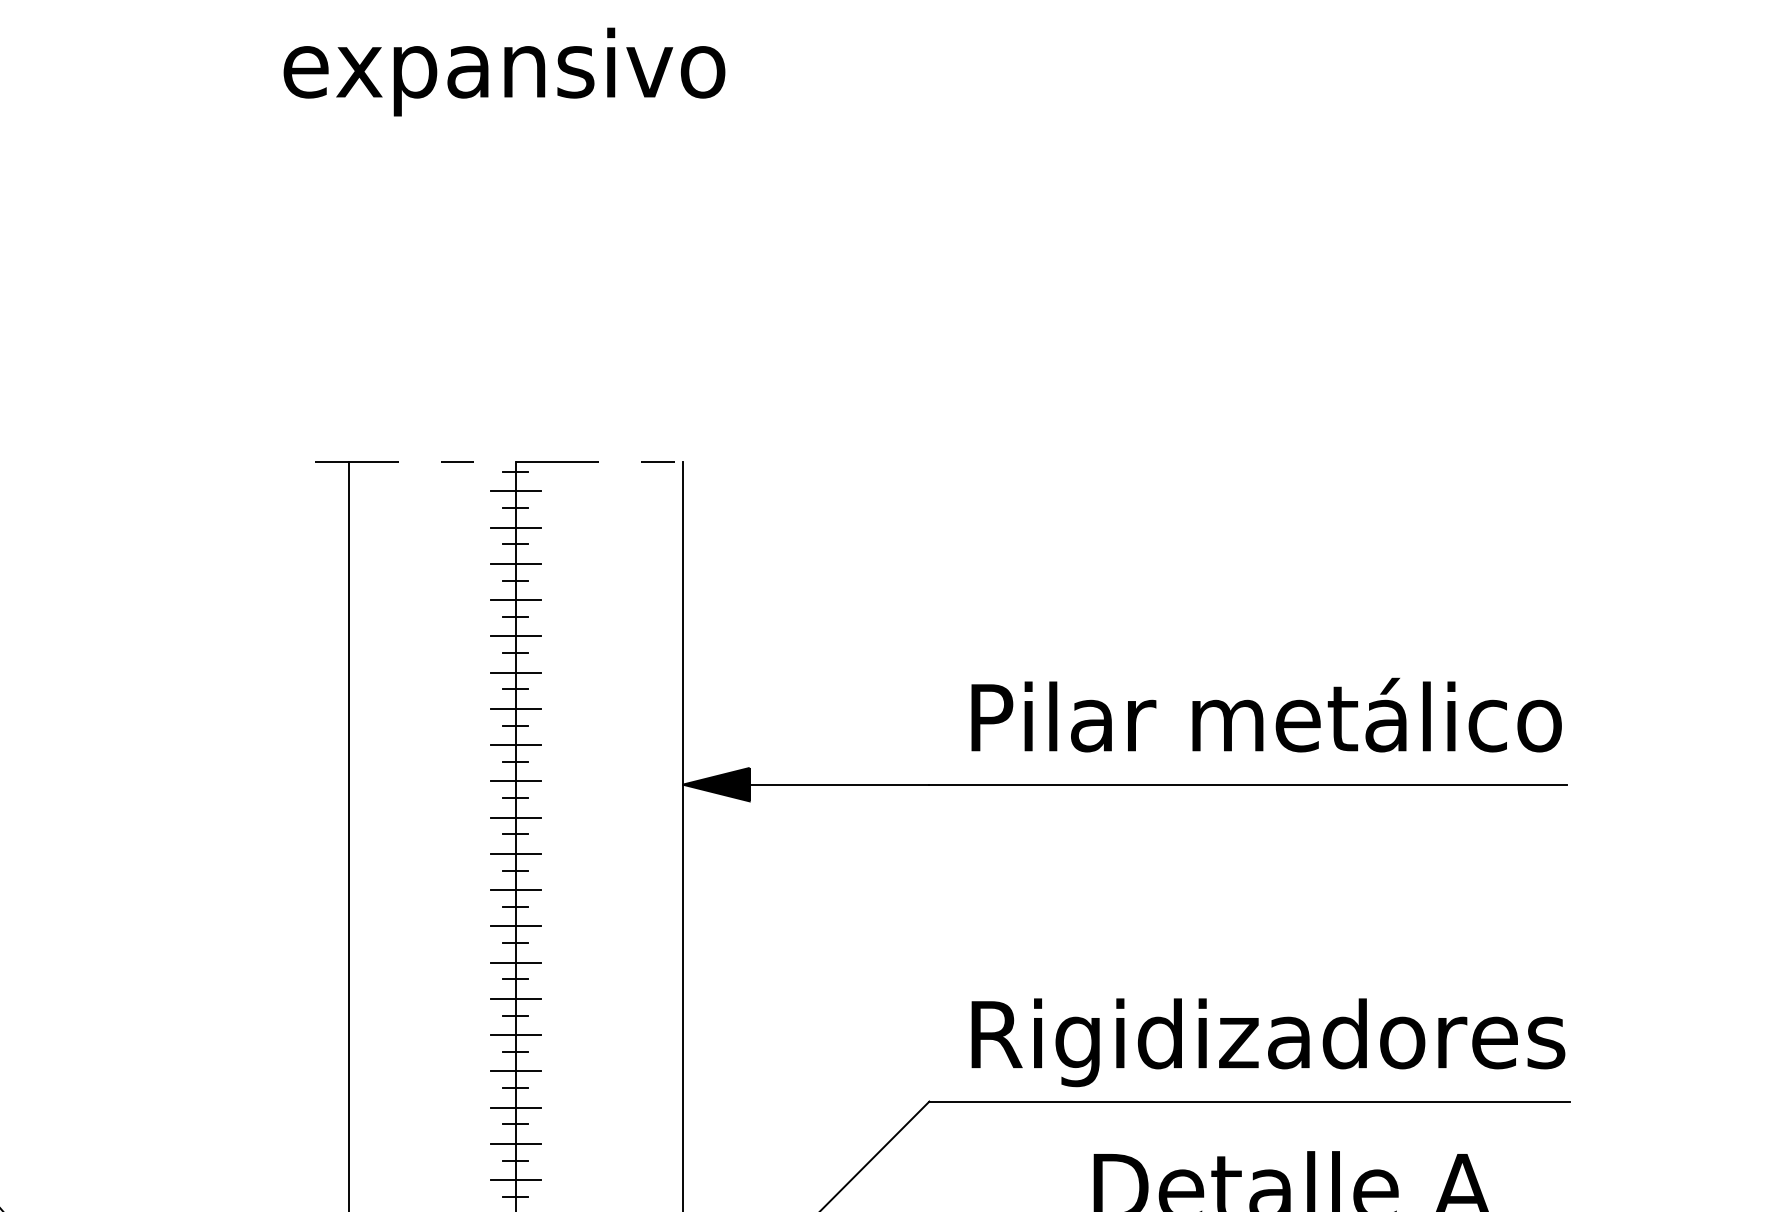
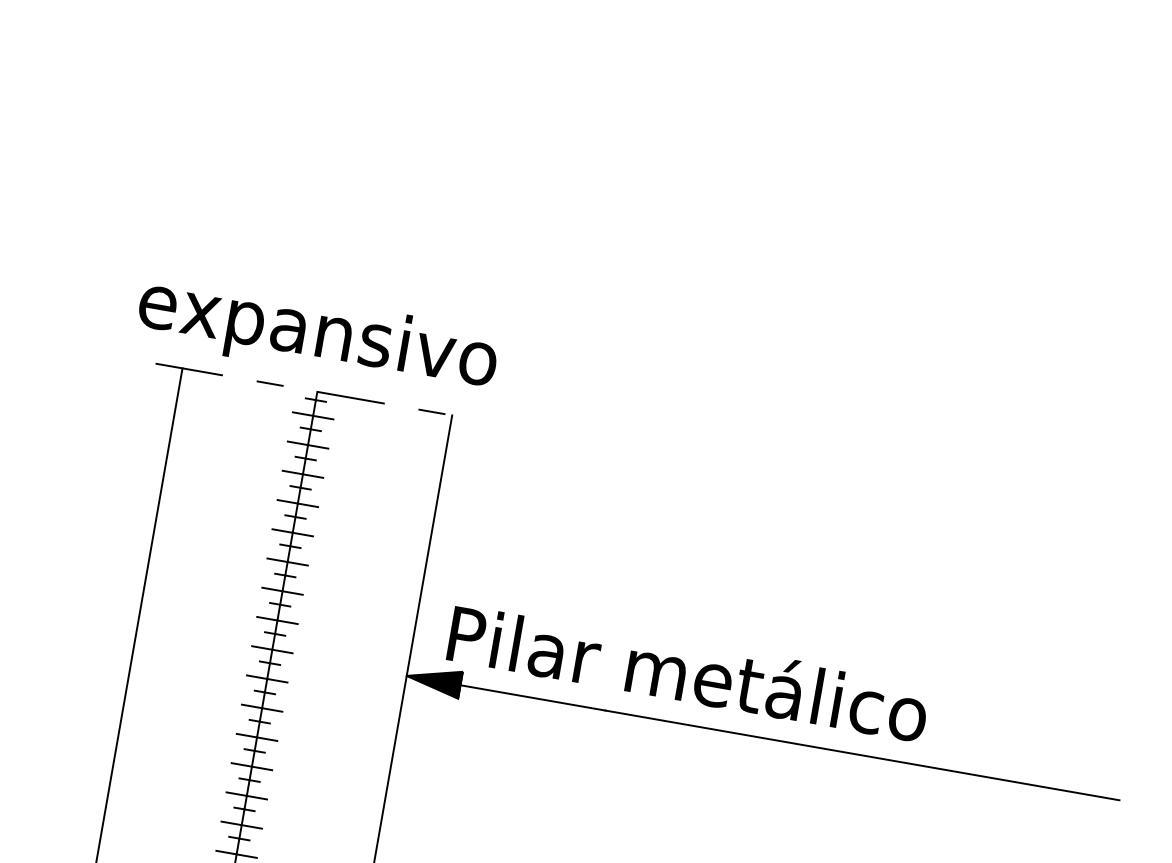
text: (504, 71) -> (317, 335), moved
text: (1266, 714) -> (688, 671), moved

